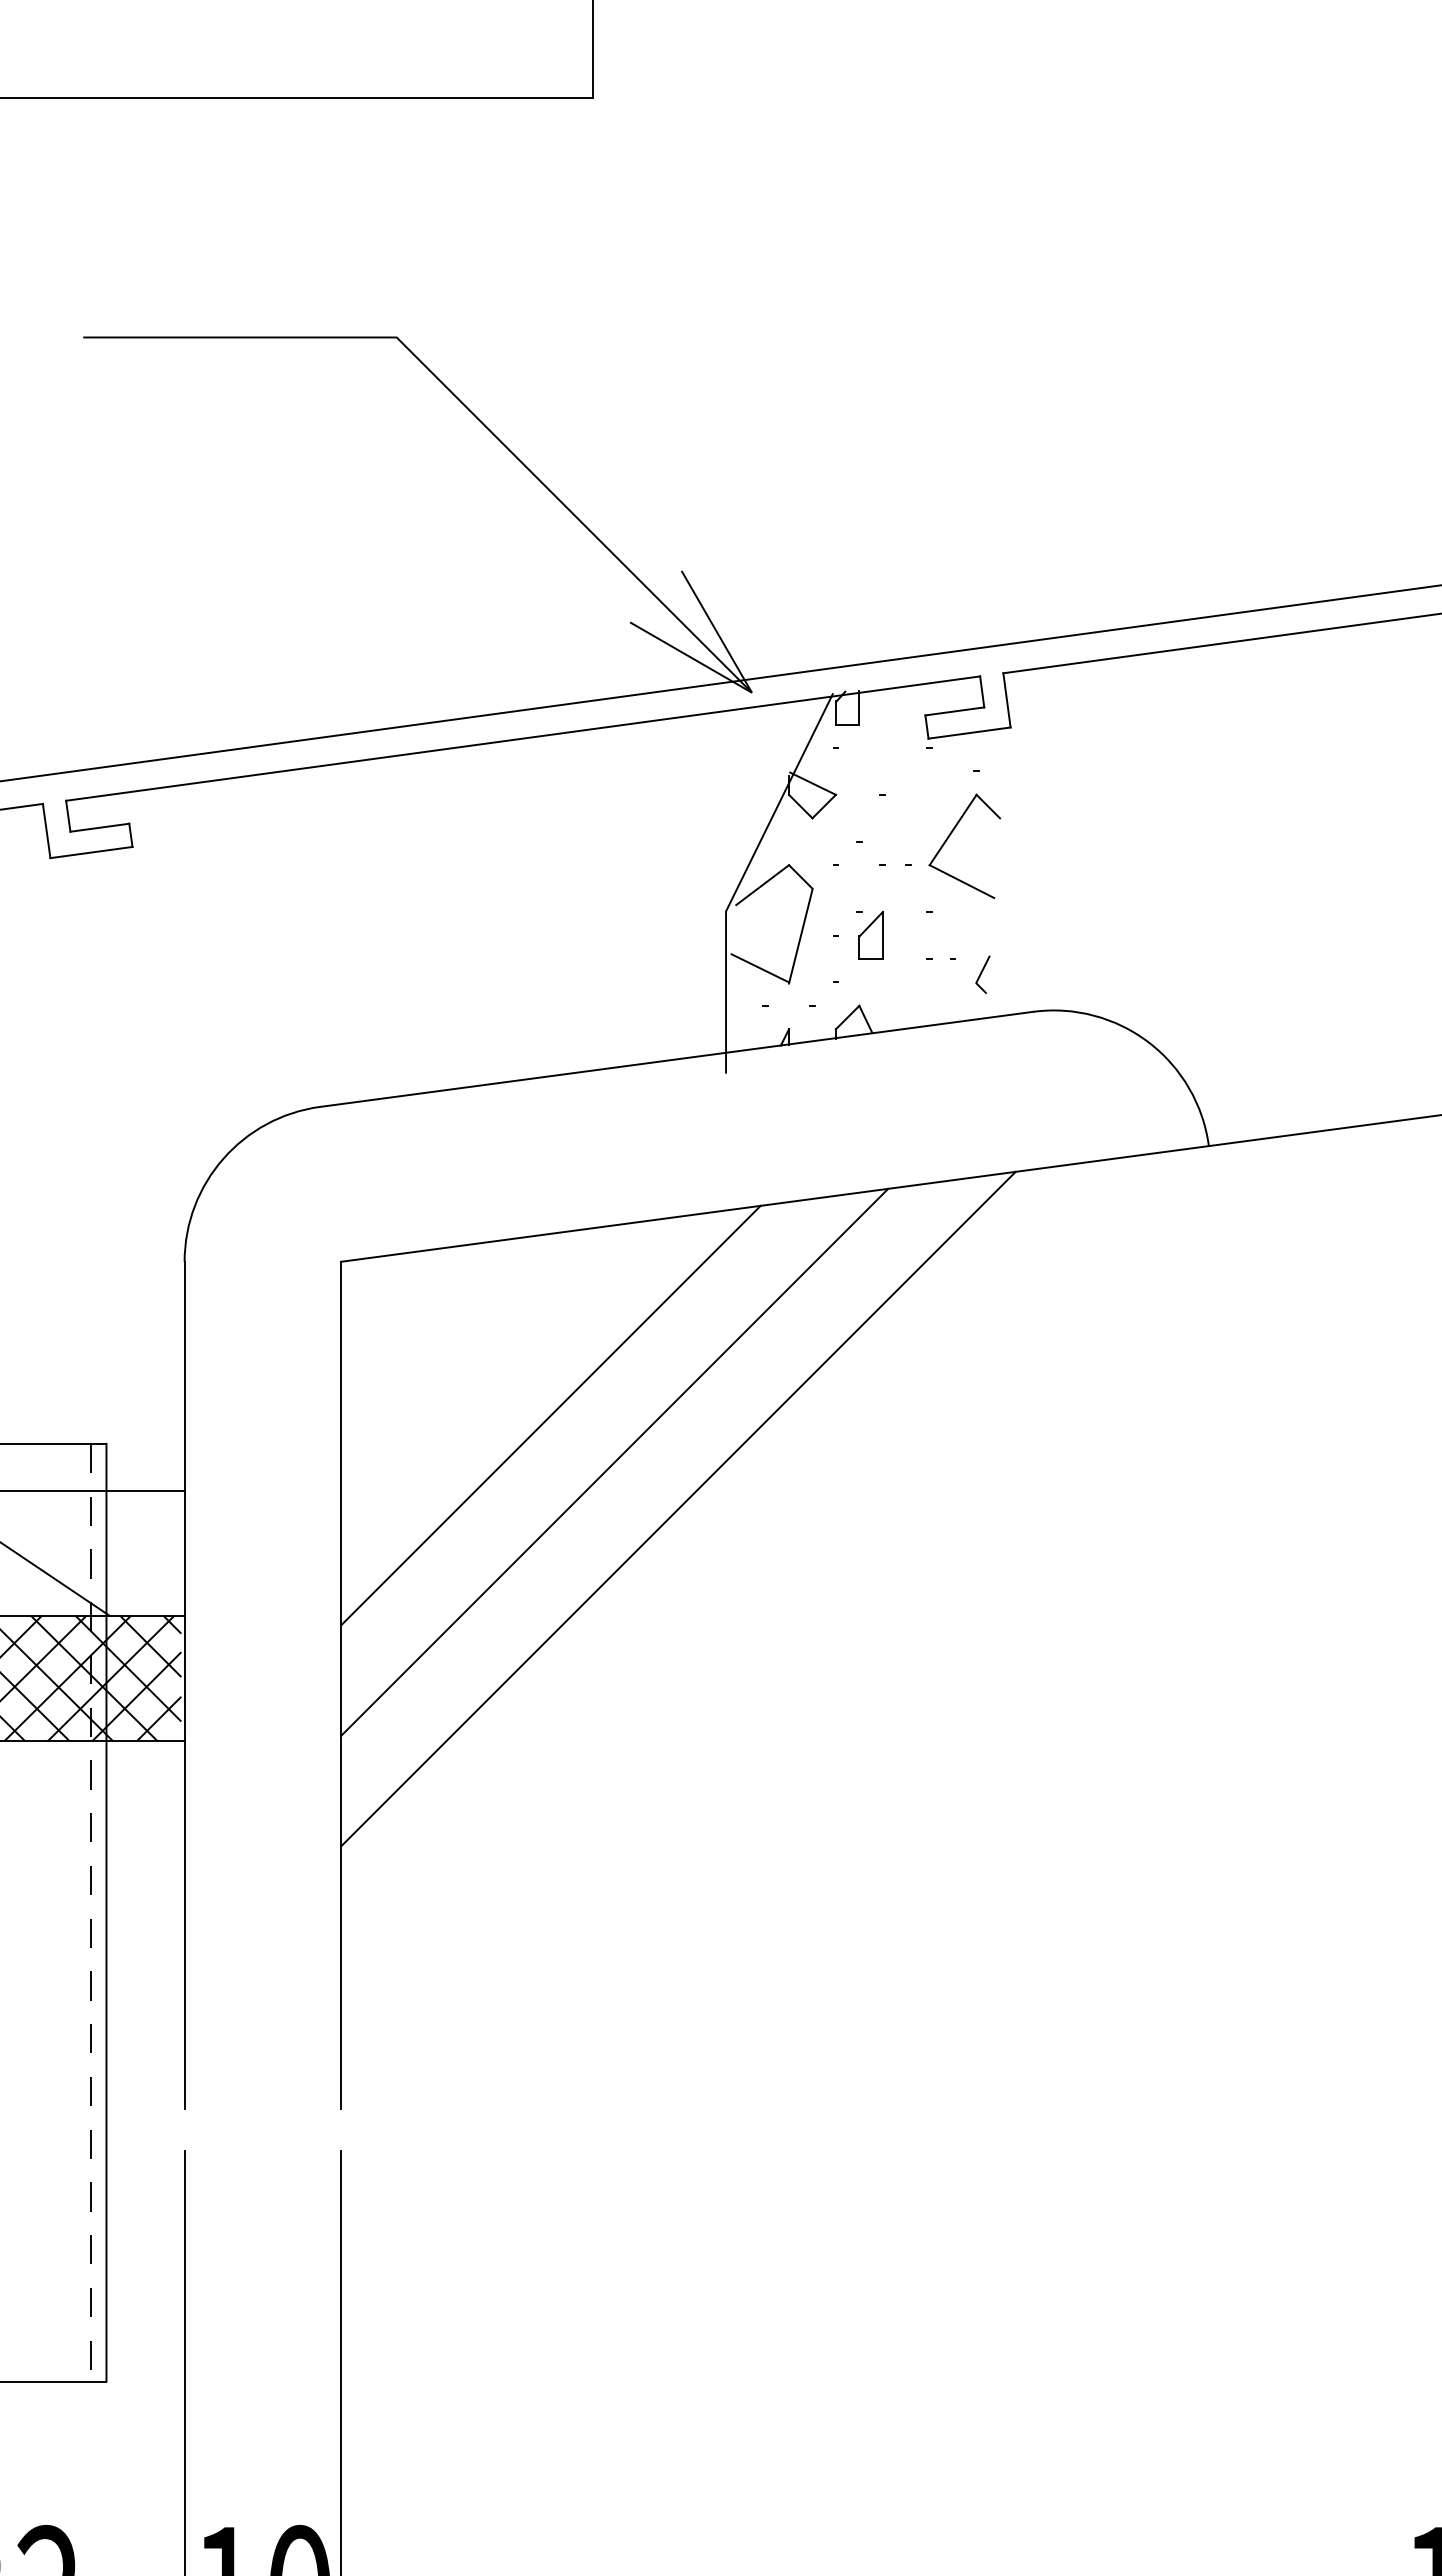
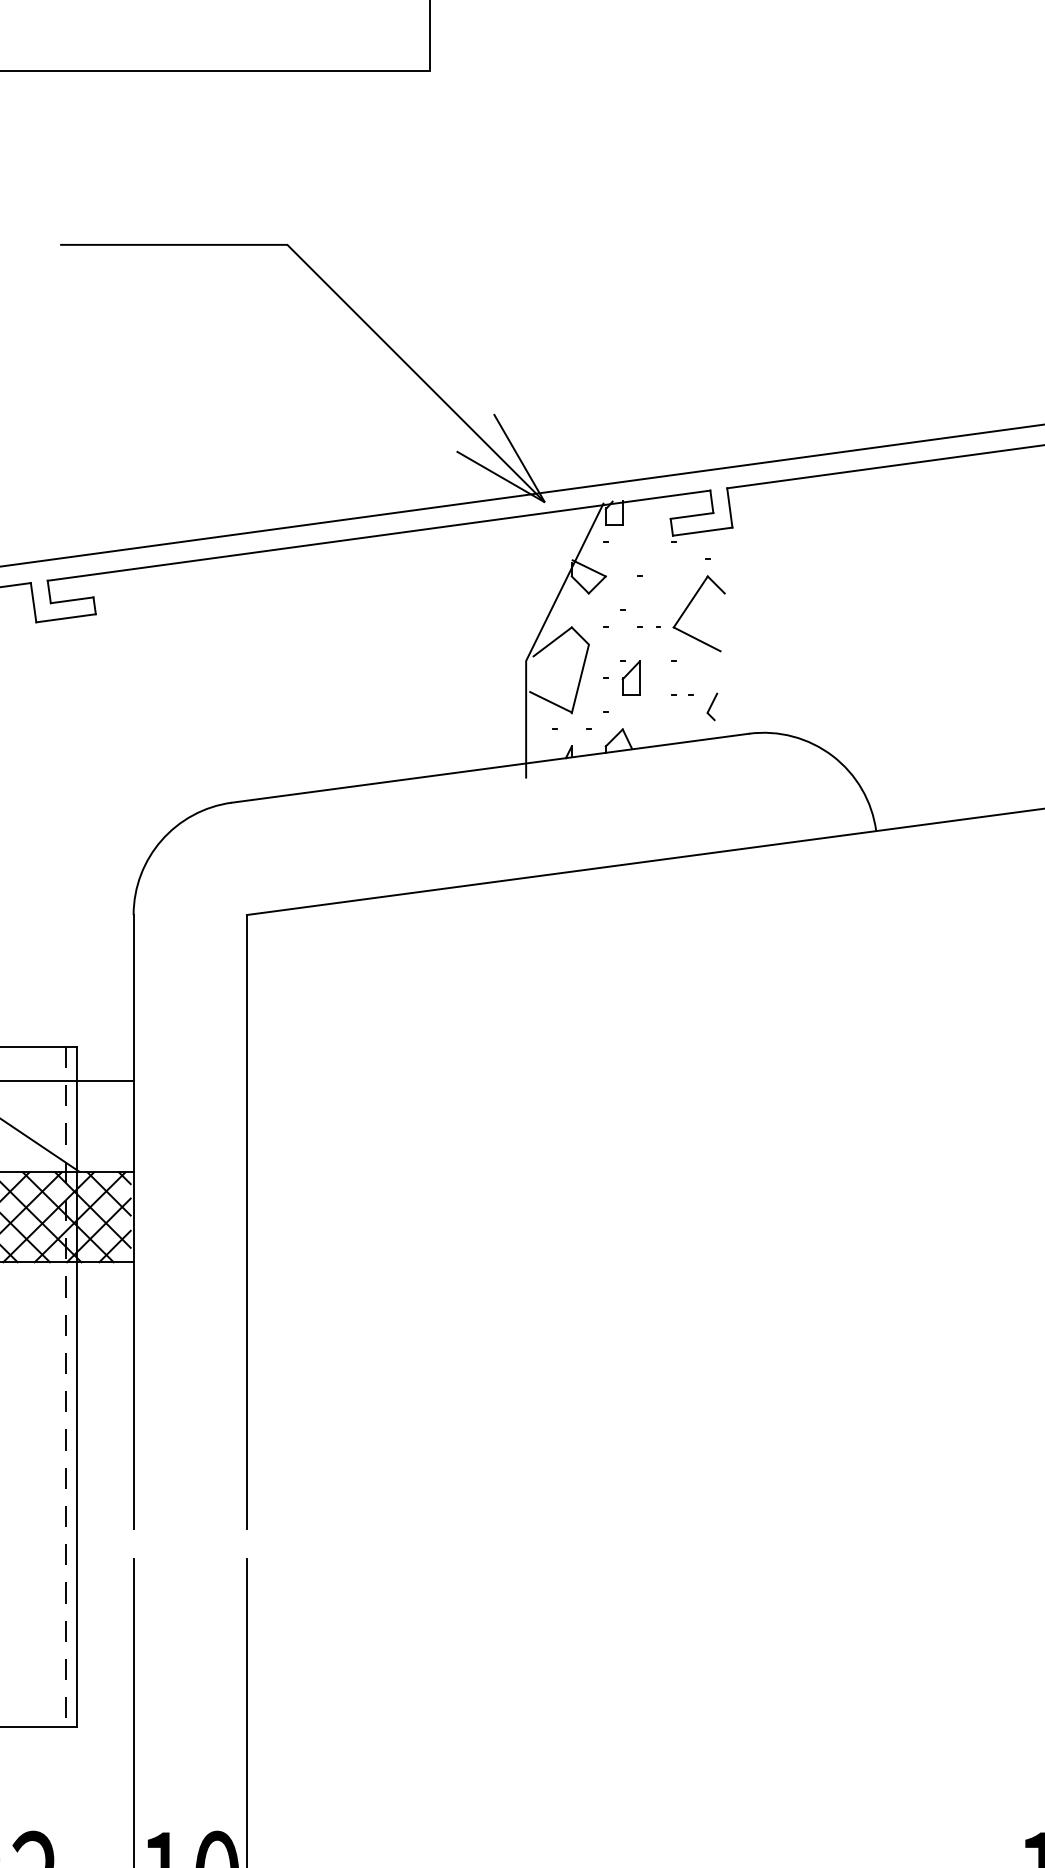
line: (550, 1415) -> (398, 1026), removed
line: (614, 1461) -> (445, 1059), removed
line: (678, 1508) -> (491, 1093), removed

